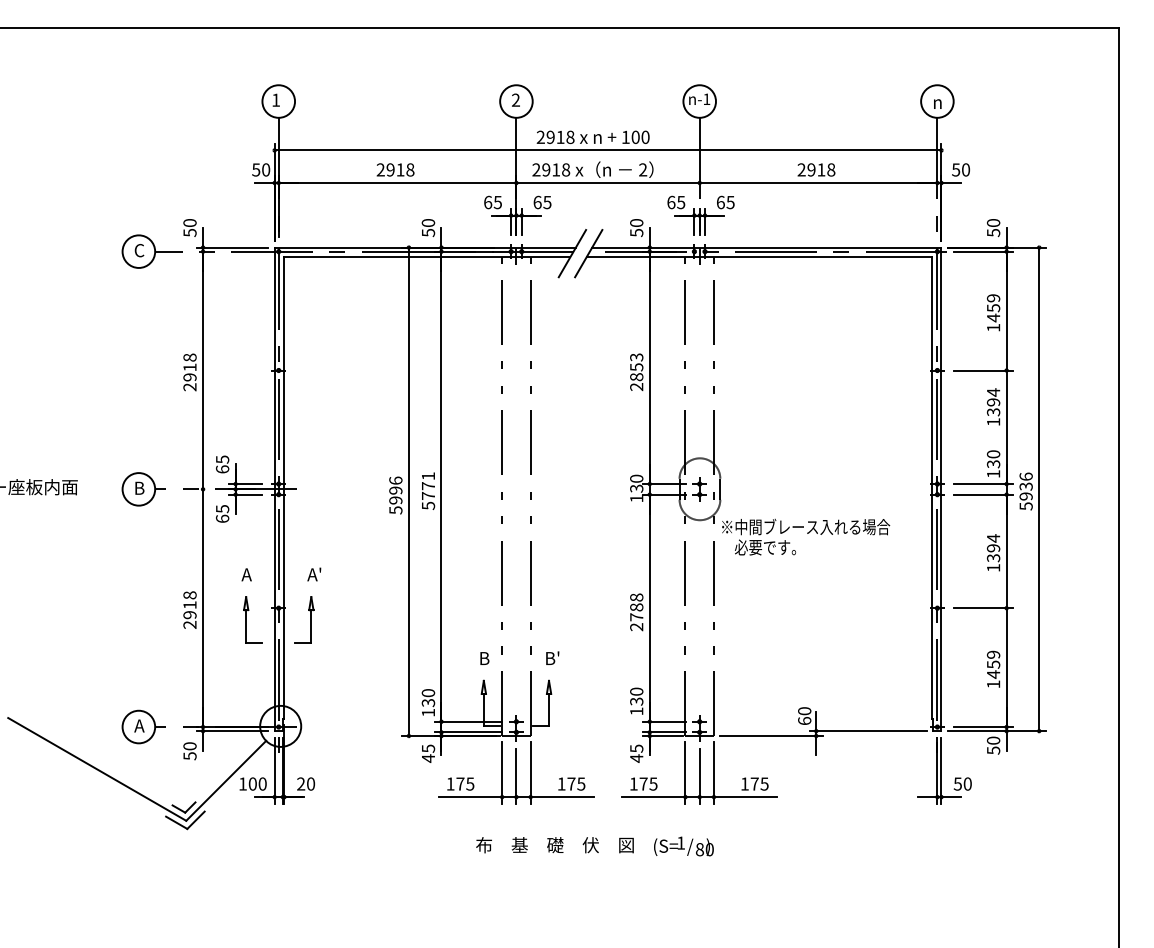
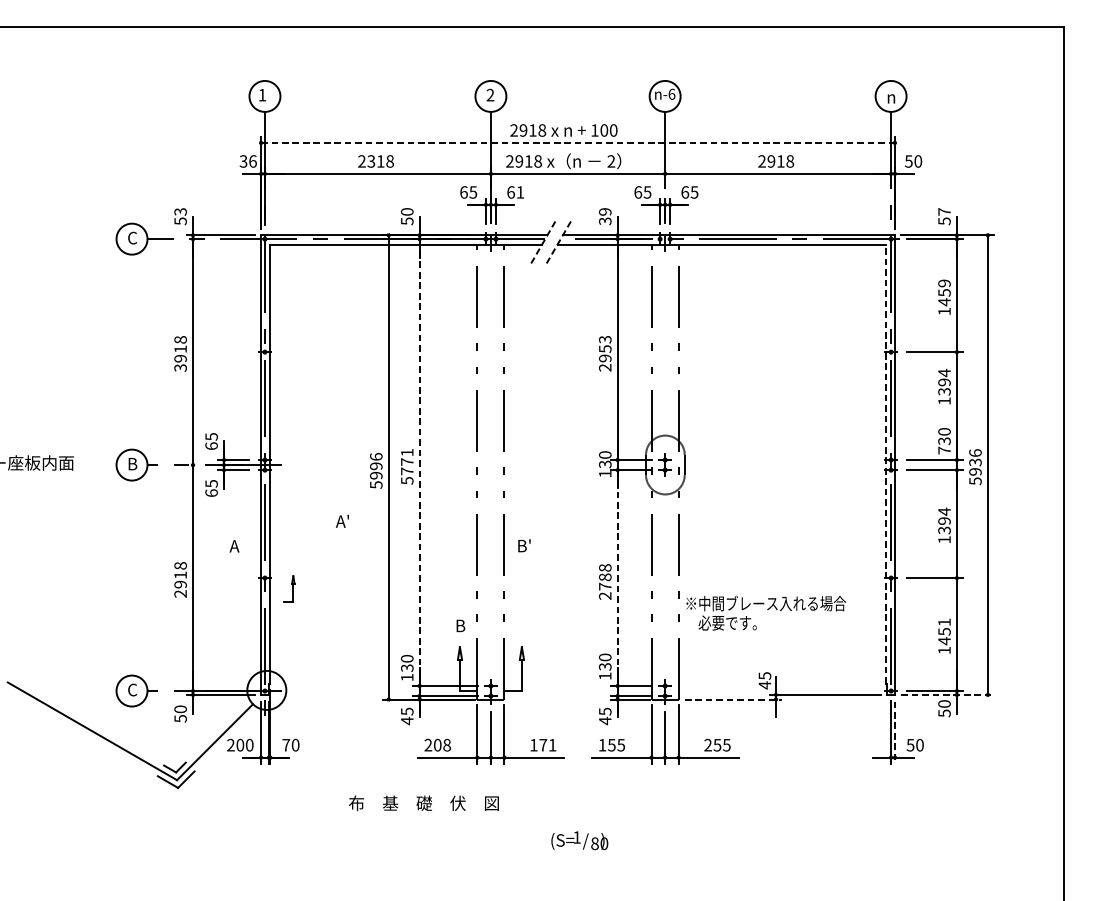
text: (706, 99) -> (671, 94), n-1 -> n-6
line: (608, 150) -> (578, 142), solid -> dashed
text: (261, 169) -> (248, 161), 50 -> 36
text: (390, 169) -> (371, 161), 2918 -> 2318
text: (547, 202) -> (520, 192), 65 -> 61
text: (993, 222) -> (944, 211), 50 -> 57
text: (189, 223) -> (180, 212), 50 -> 53
text: (636, 227) -> (605, 216), 50 -> 39
line: (572, 253) -> (544, 240), solid -> dashed
line: (588, 253) -> (559, 240), solid -> dashed
text: (636, 377) -> (605, 358), 2853 -> 2953
text: (190, 387) -> (181, 368), 2918 -> 3918
text: (993, 474) -> (944, 450), 130 -> 730
line: (441, 486) -> (419, 462), solid -> dashed
line: (931, 488) -> (885, 464), solid -> dashed
text: (806, 536) -> (766, 612), moved
text: (314, 574) -> (342, 521), moved
line: (649, 608) -> (617, 578), solid -> dashed
part: (252, 619) -> (240, 588), removed
part: (304, 619) -> (289, 588), size x0.6
text: (993, 654) -> (944, 622), 1459 -> 1451
text: (552, 657) -> (524, 545), moved
text: (804, 716) -> (764, 681), 60 -> 45
text: (139, 725) -> (132, 689), A -> C
line: (996, 731) -> (947, 695), solid -> dashed
line: (772, 736) -> (734, 700), solid -> dashed
line: (941, 770) -> (894, 732), solid -> dashed
text: (242, 783) -> (230, 744), 100 -> 200
text: (301, 783) -> (286, 744), 20 -> 70
text: (460, 783) -> (437, 744), 175 -> 208
text: (581, 783) -> (552, 744), 175 -> 171
text: (643, 783) -> (611, 744), 175 -> 155
text: (749, 783) -> (712, 744), 175 -> 255
text: (554, 845) -> (423, 803), moved
text: (683, 846) -> (579, 840), moved

